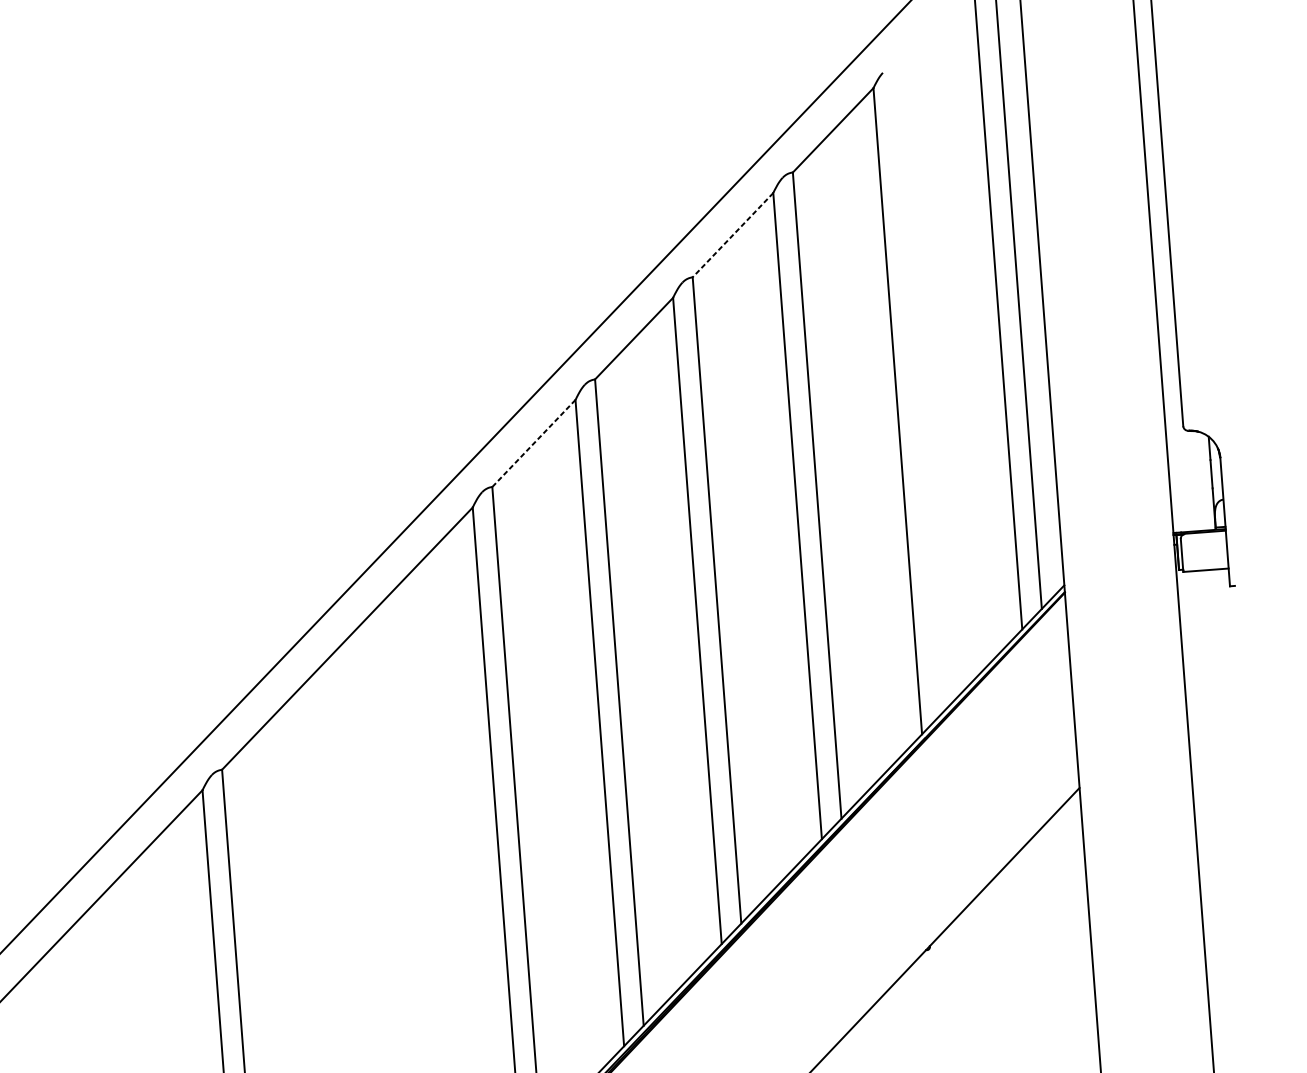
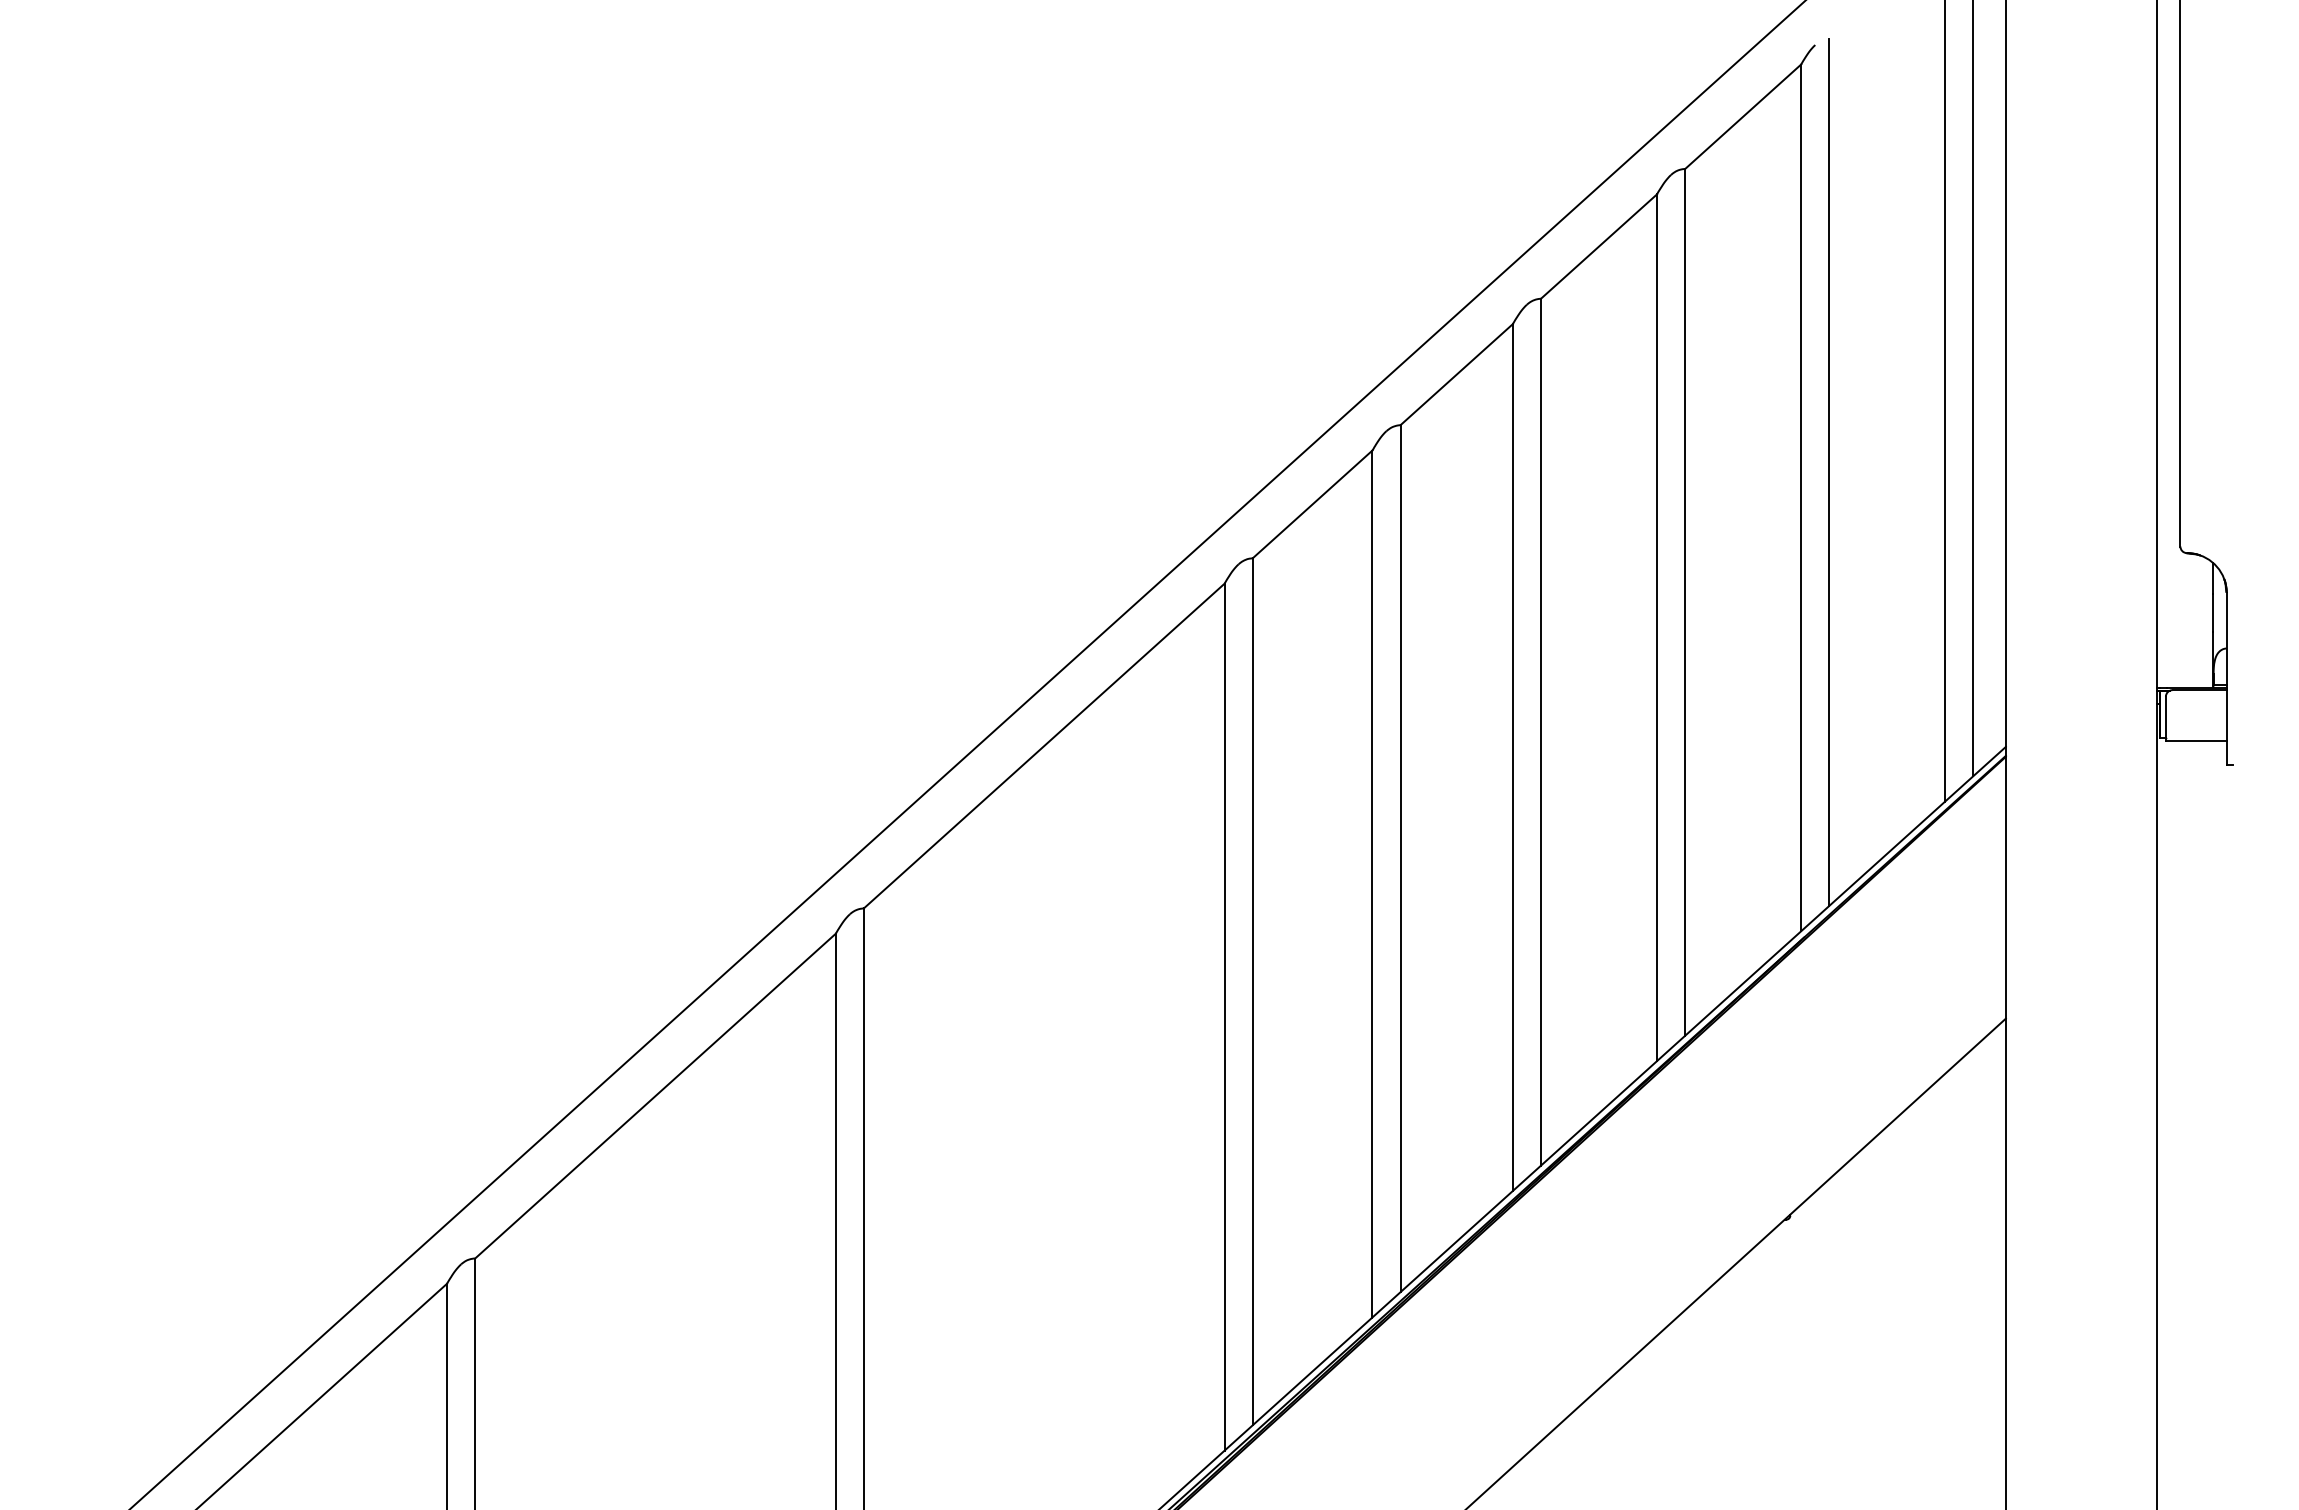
line: (732, 235) -> (1598, 246), dashed -> solid
line: (917, 390) -> (1829, 472), added
line: (533, 443) -> (1312, 504), dashed -> solid

